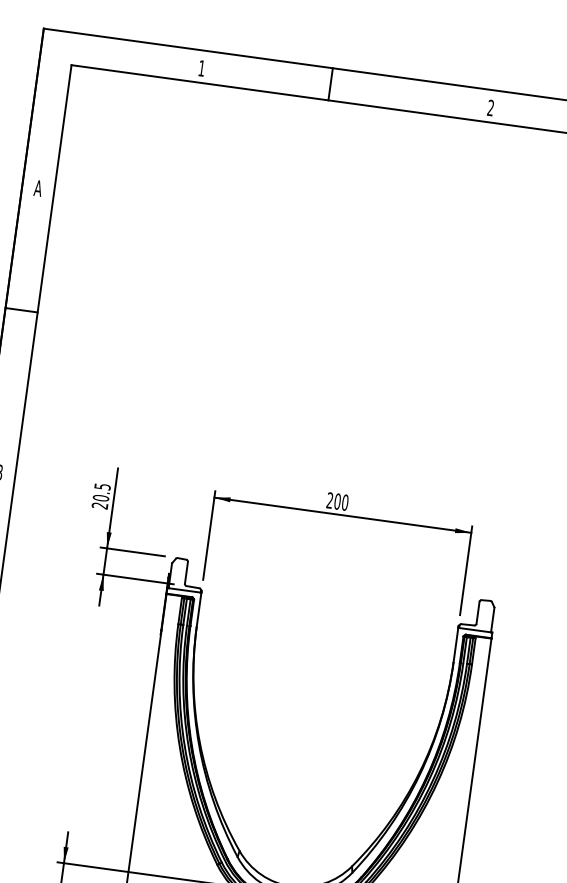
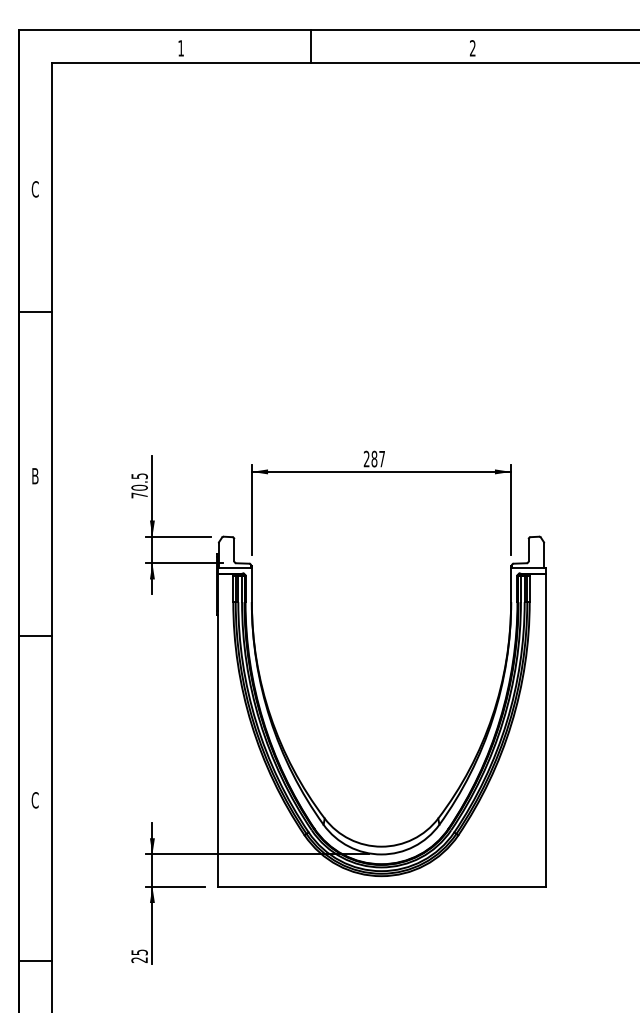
text: (38, 188) -> (35, 189), A -> C
text: (341, 501) -> (378, 458), 200 -> 287
text: (99, 505) -> (139, 495), 20.5 -> 70.5

